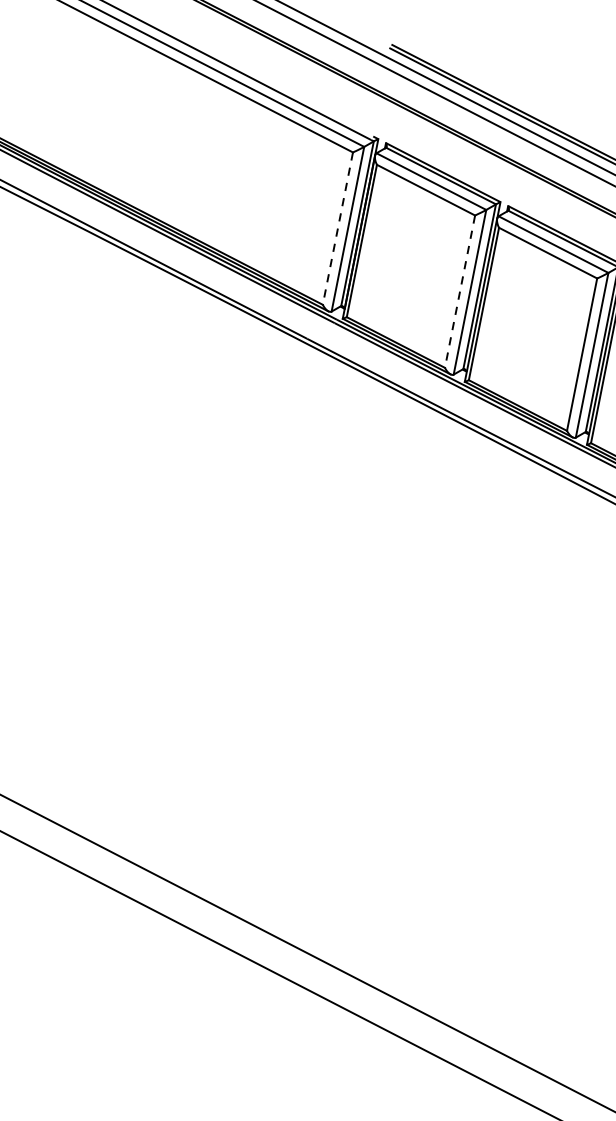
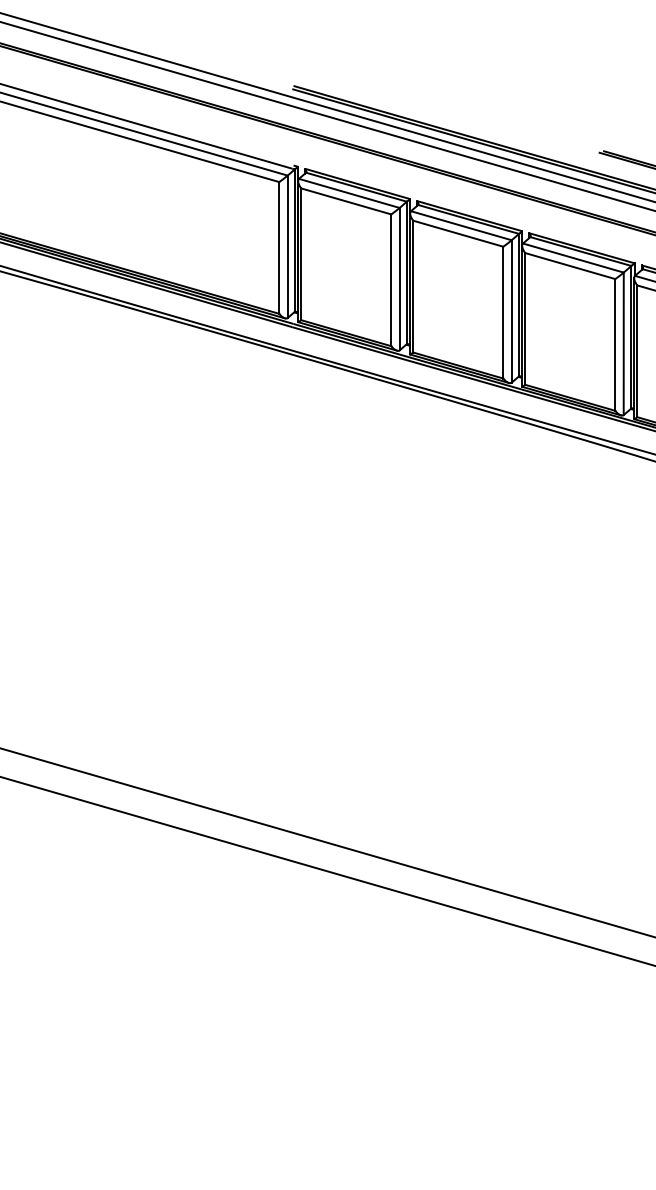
line: (338, 228) -> (279, 247), dashed -> solid
line: (460, 291) -> (391, 280), dashed -> solid

